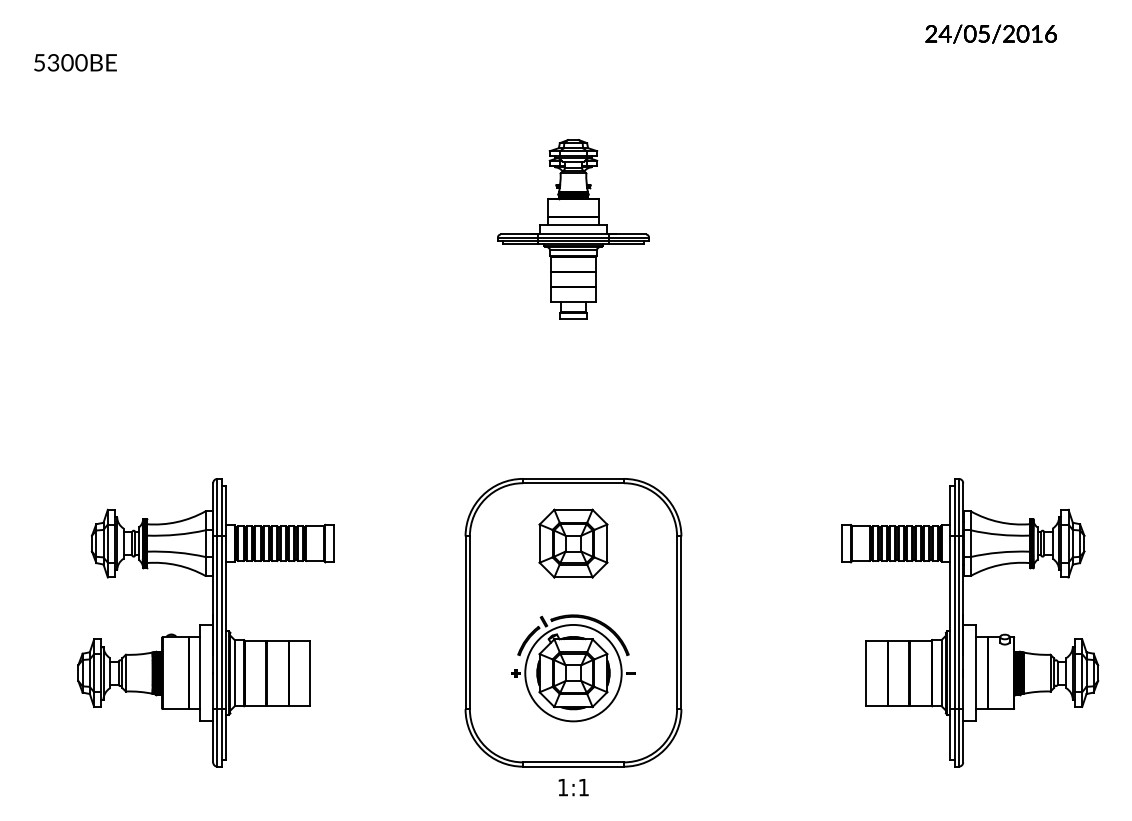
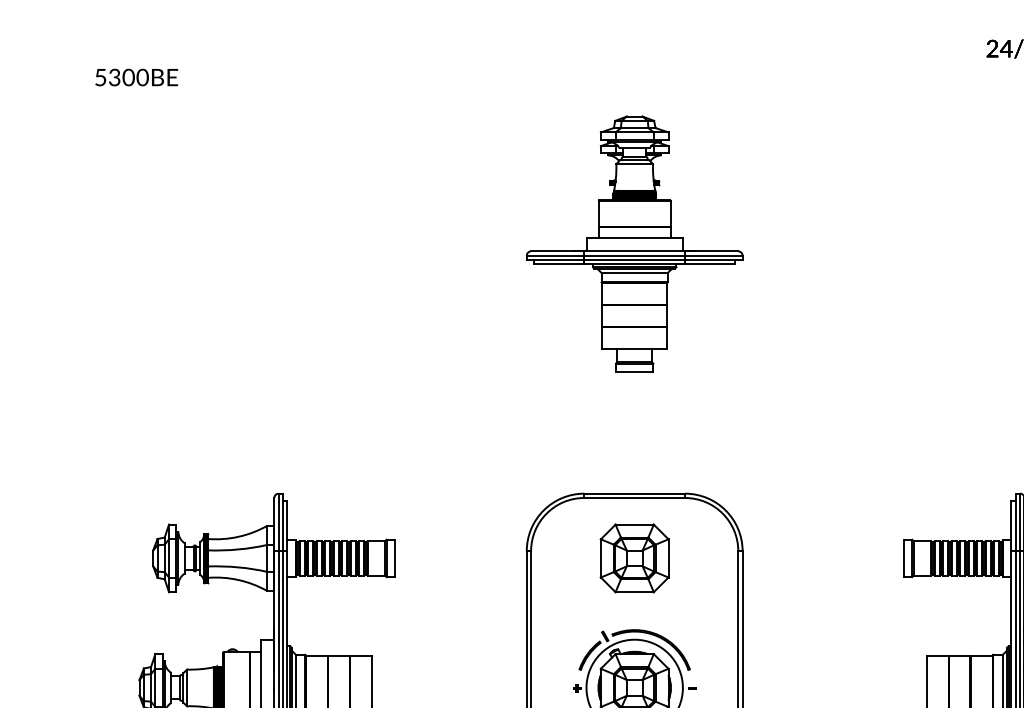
part: (573, 229) -> (634, 244), size x1.43

